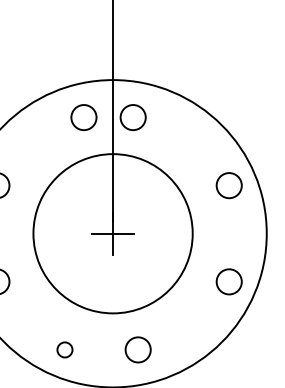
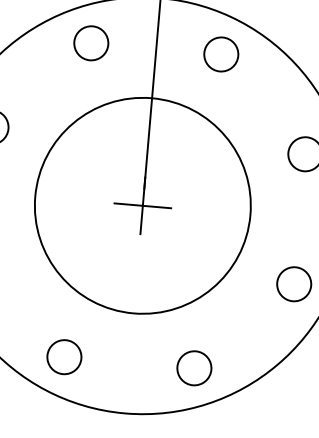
circle: (83, 117) -> (90, 43), moved
circle: (132, 117) -> (220, 54), moved
circle: (64, 349) -> (63, 356), size x1.67
circle: (137, 349) -> (193, 367), moved

